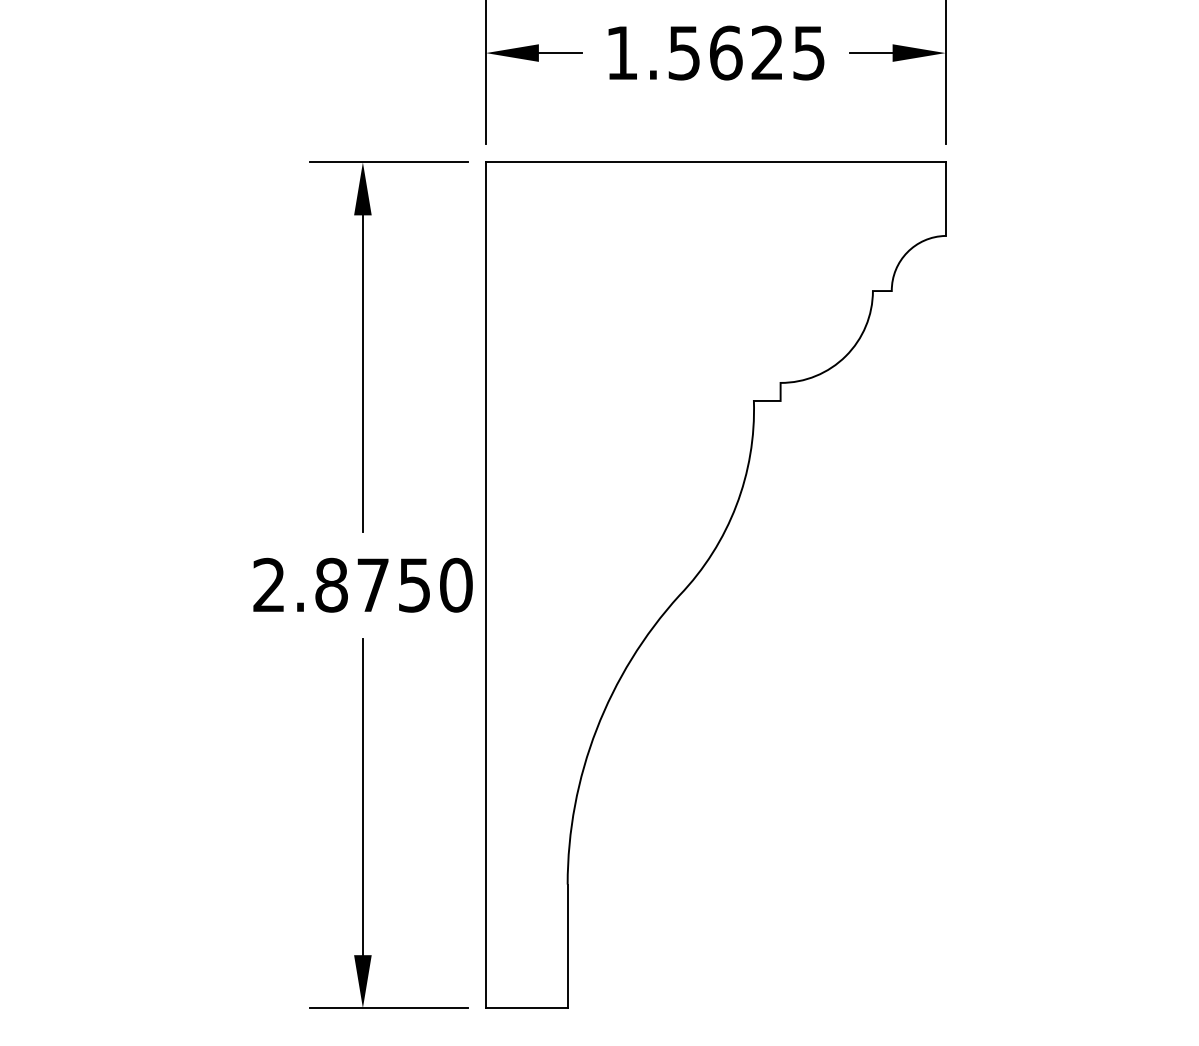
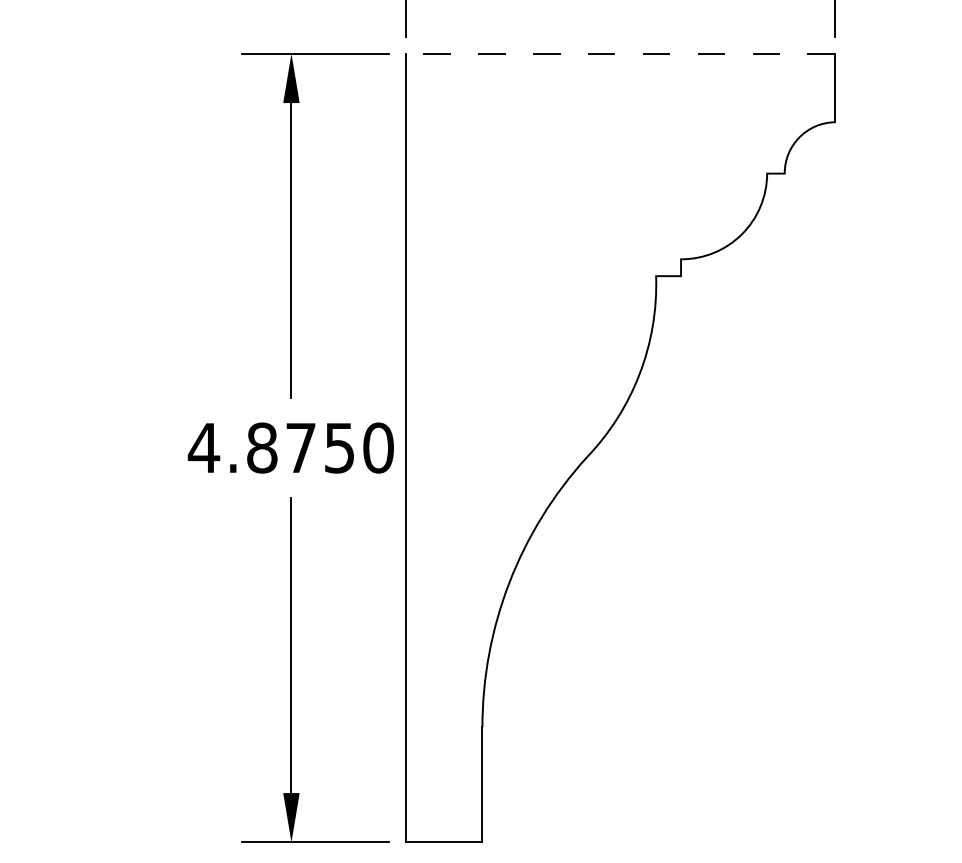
line: (715, 162) -> (620, 53), solid -> dashed
text: (268, 584) -> (203, 447), 2.8750 -> 4.8750

